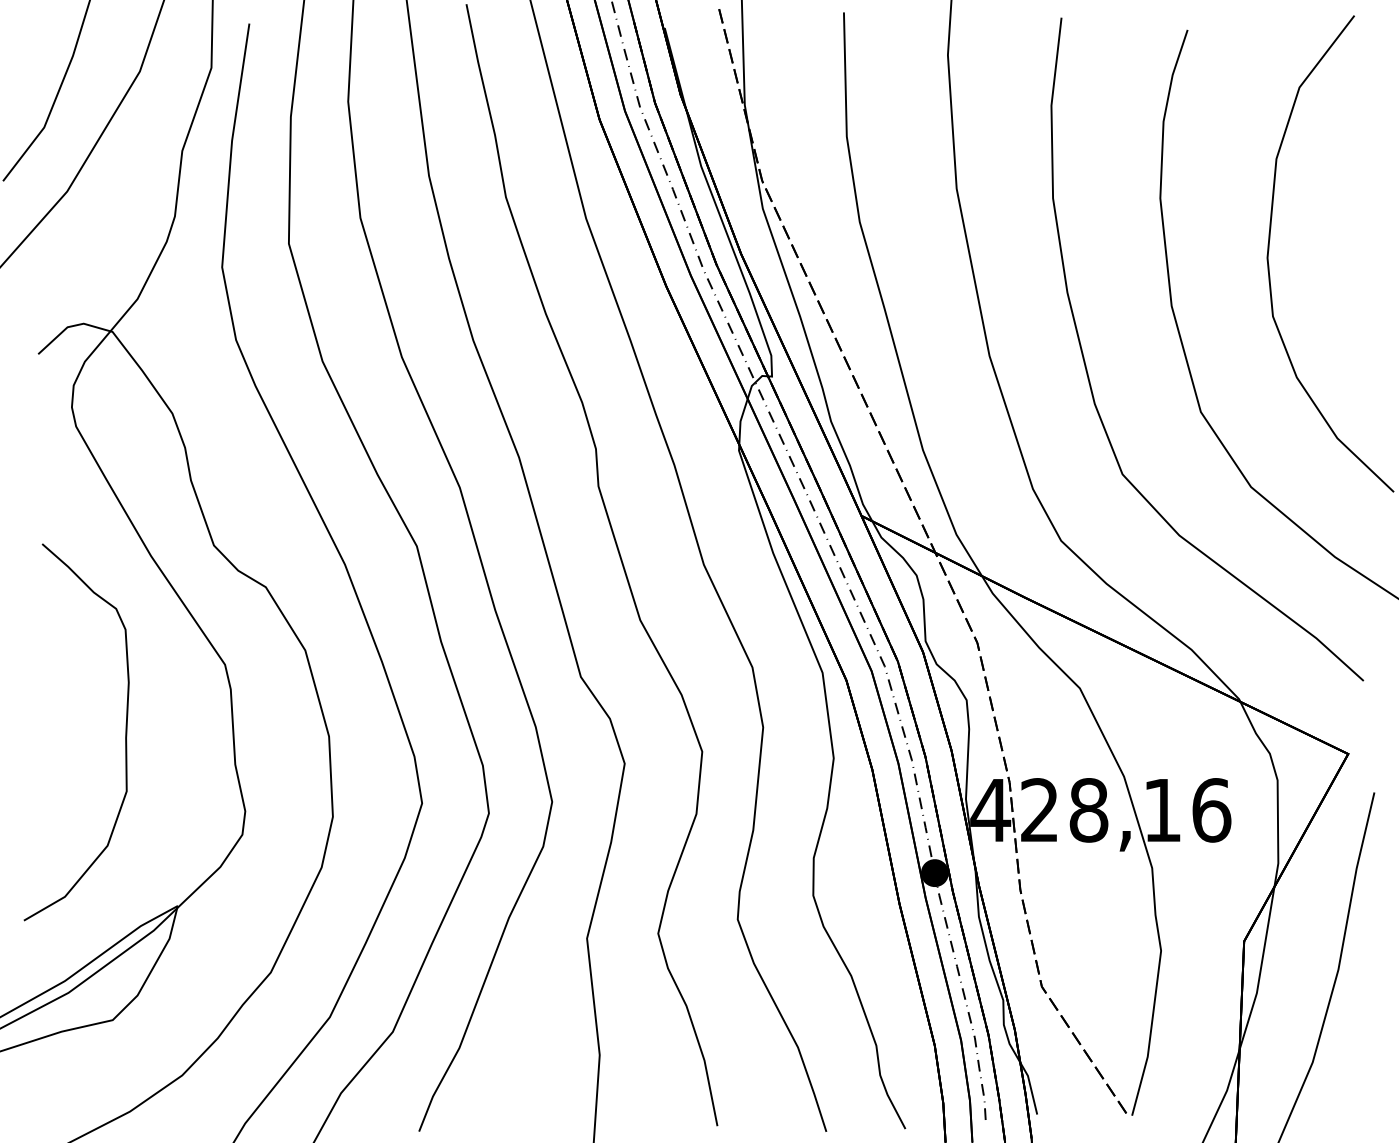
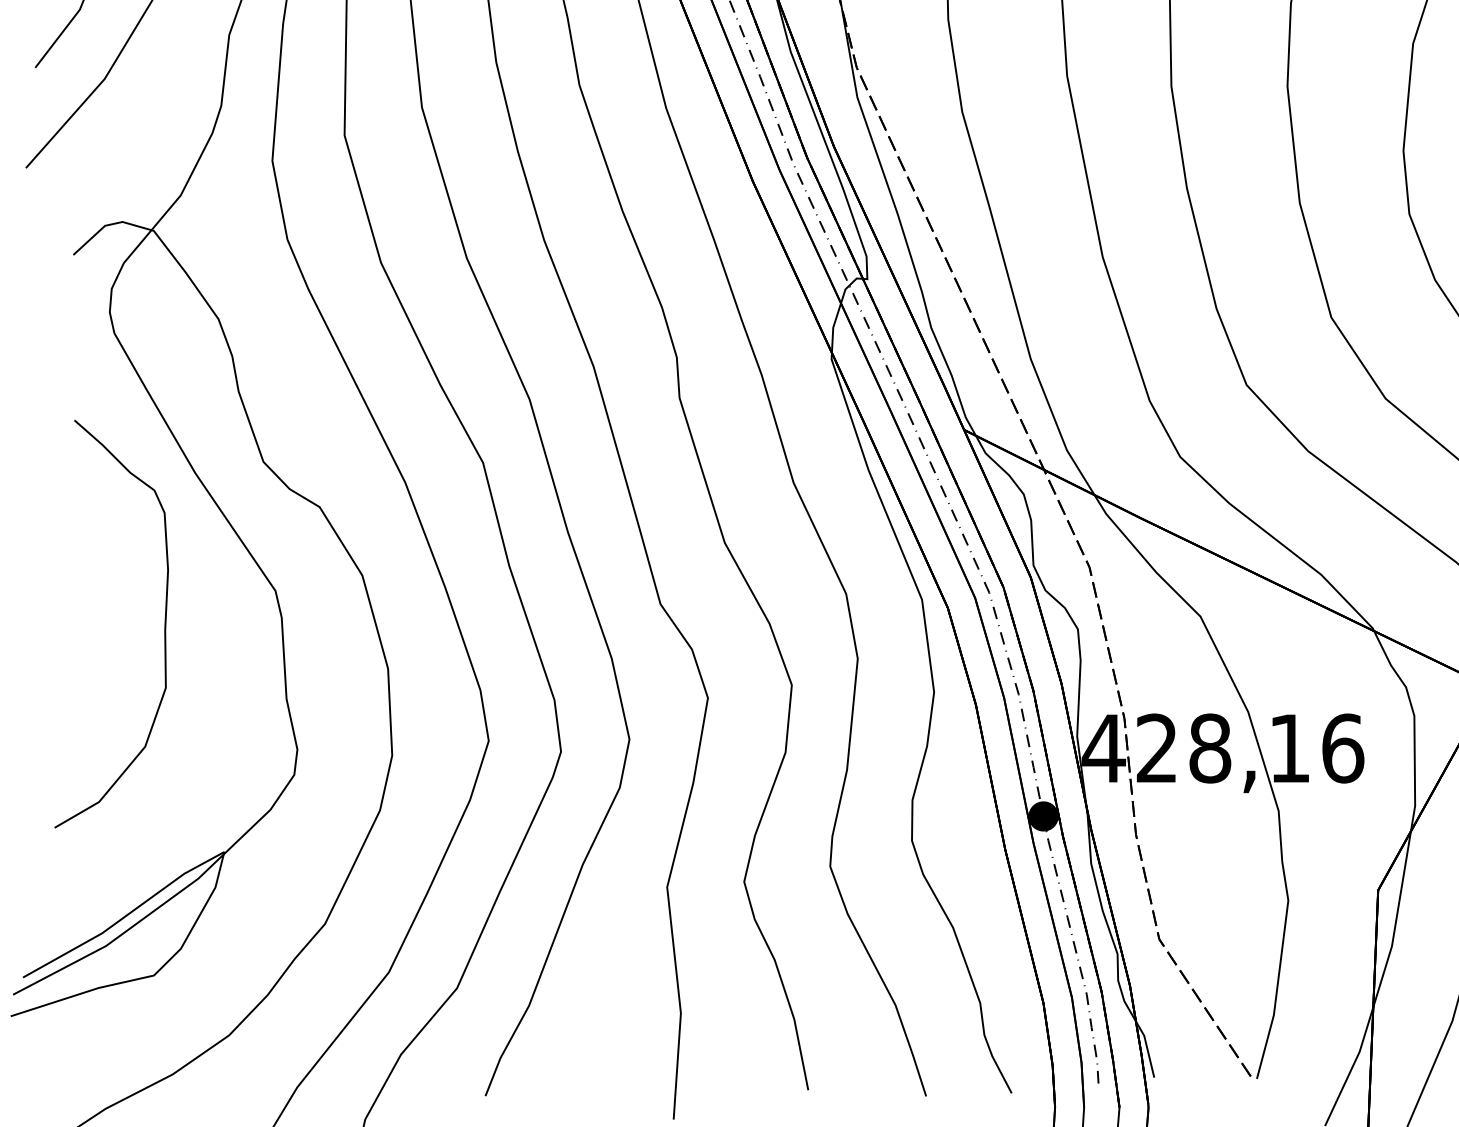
curve: (125, 732) -> (164, 624), moved

